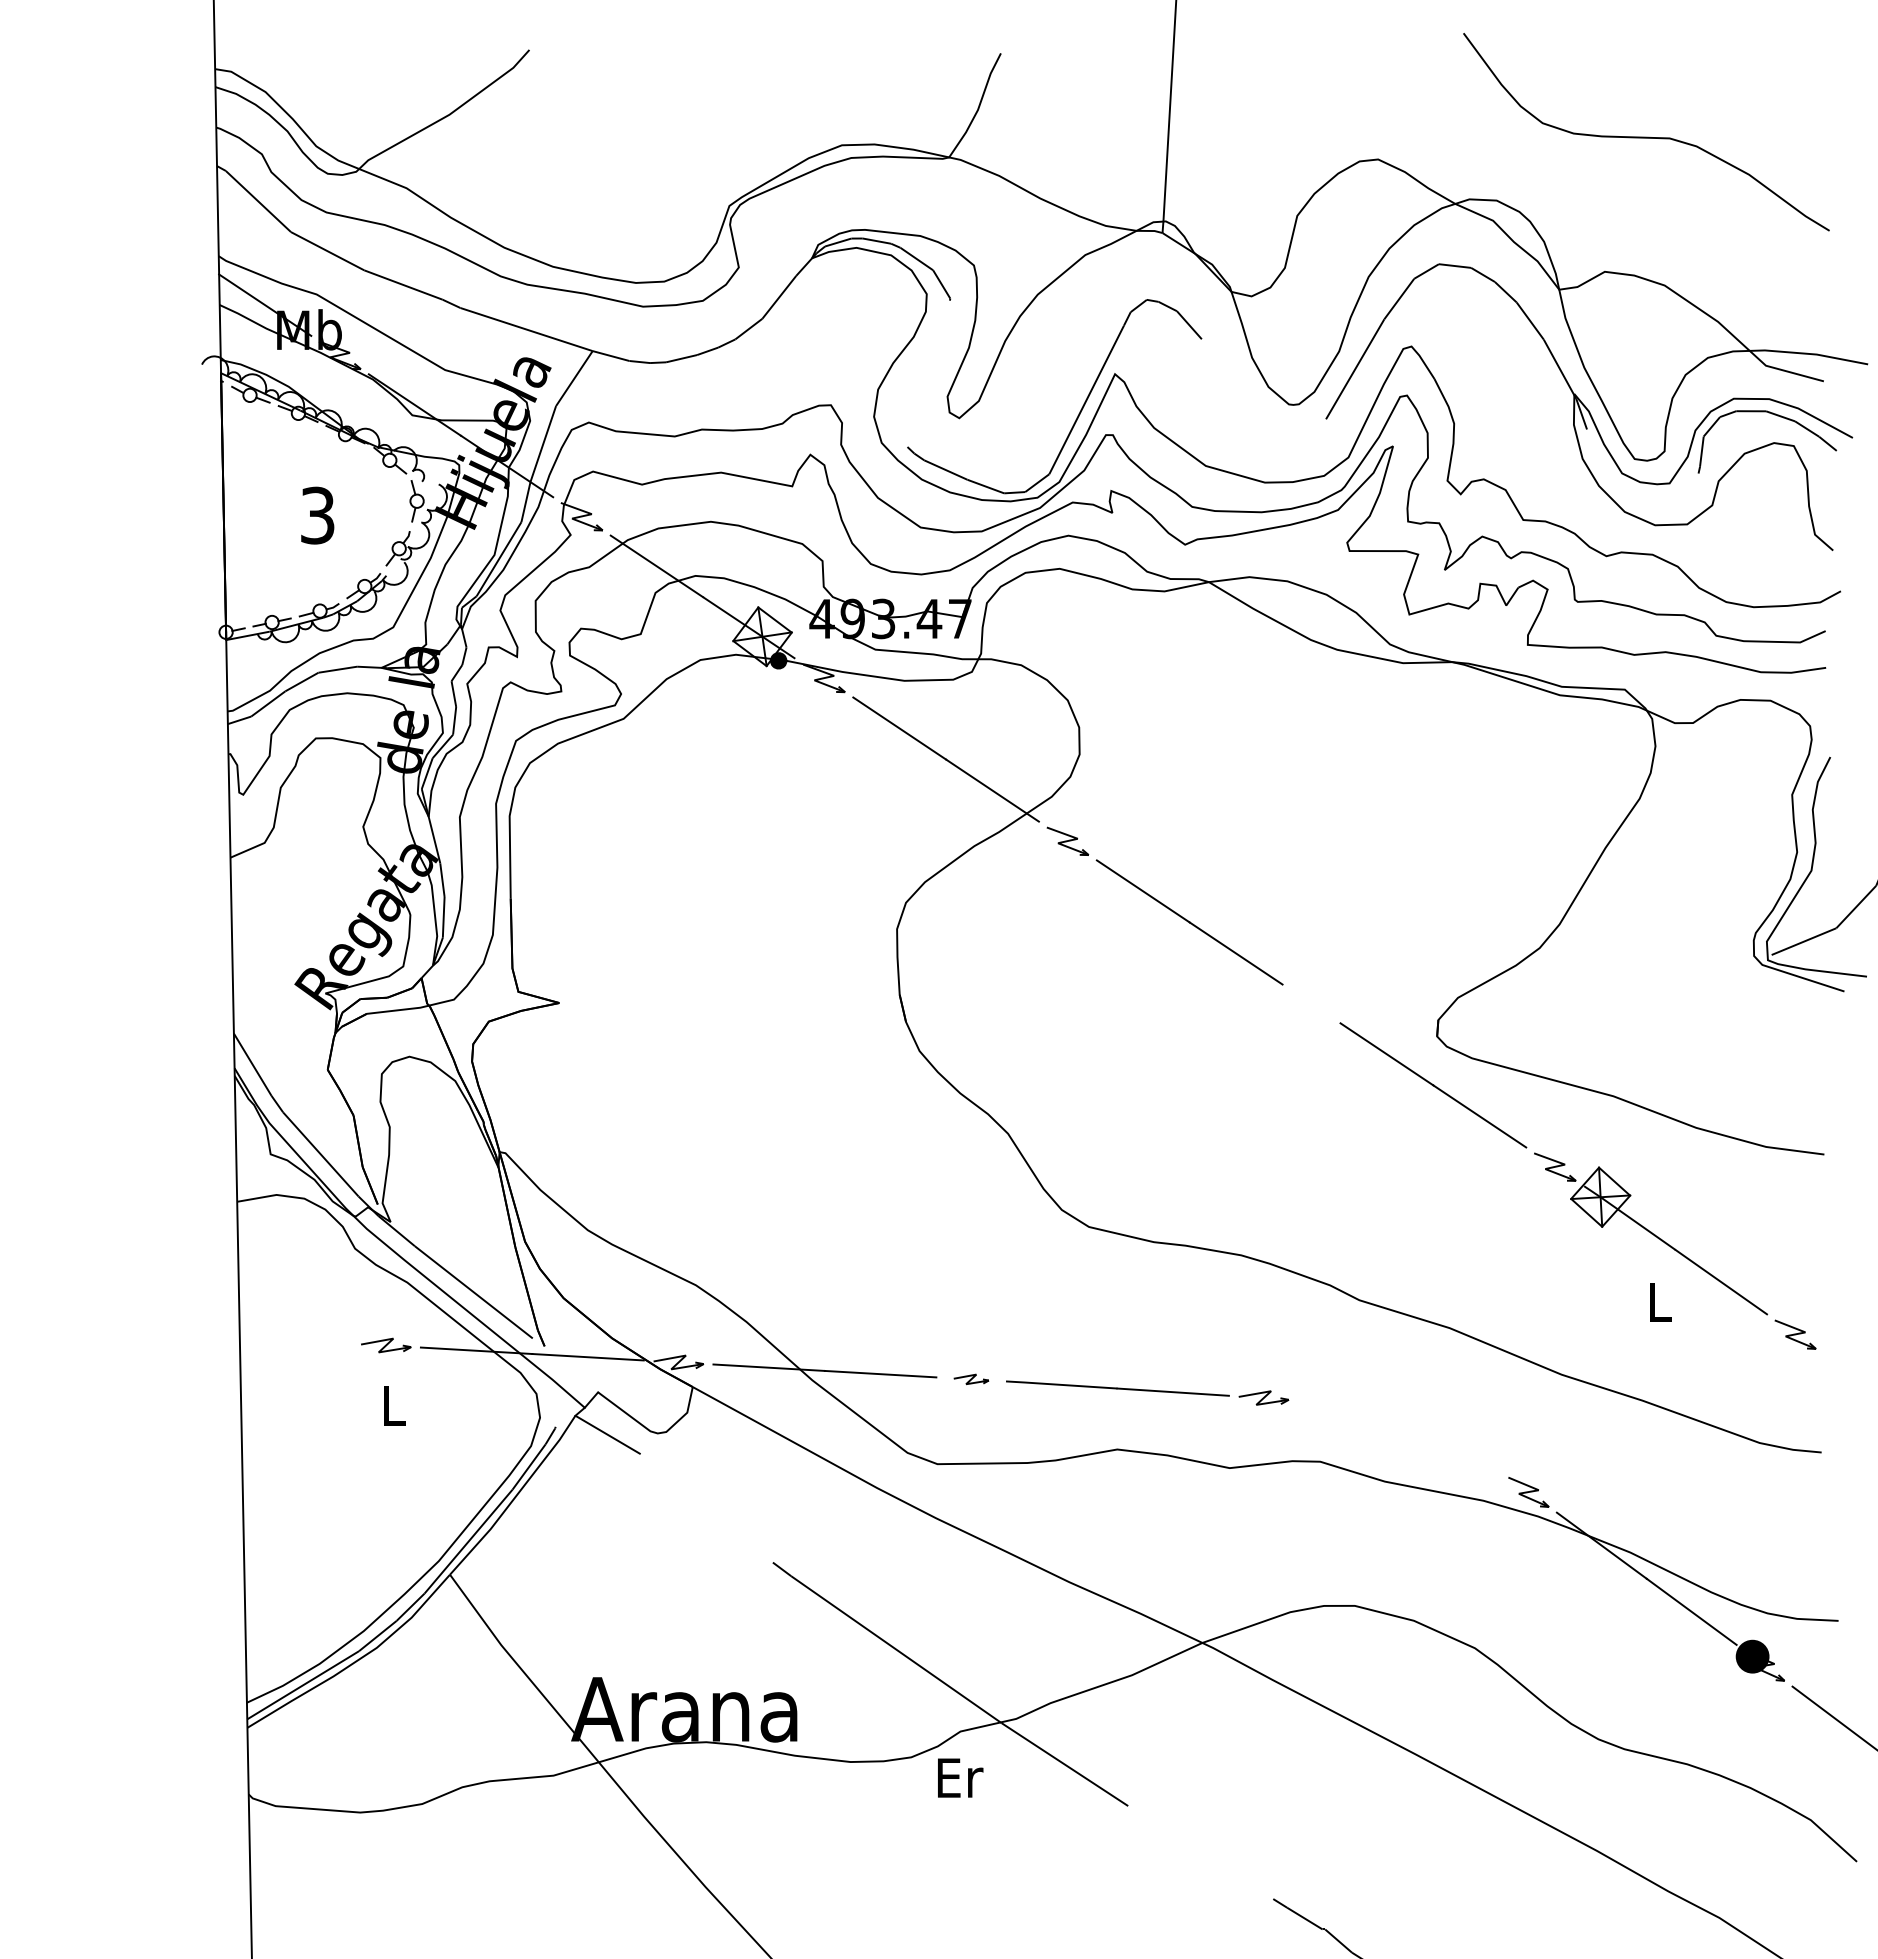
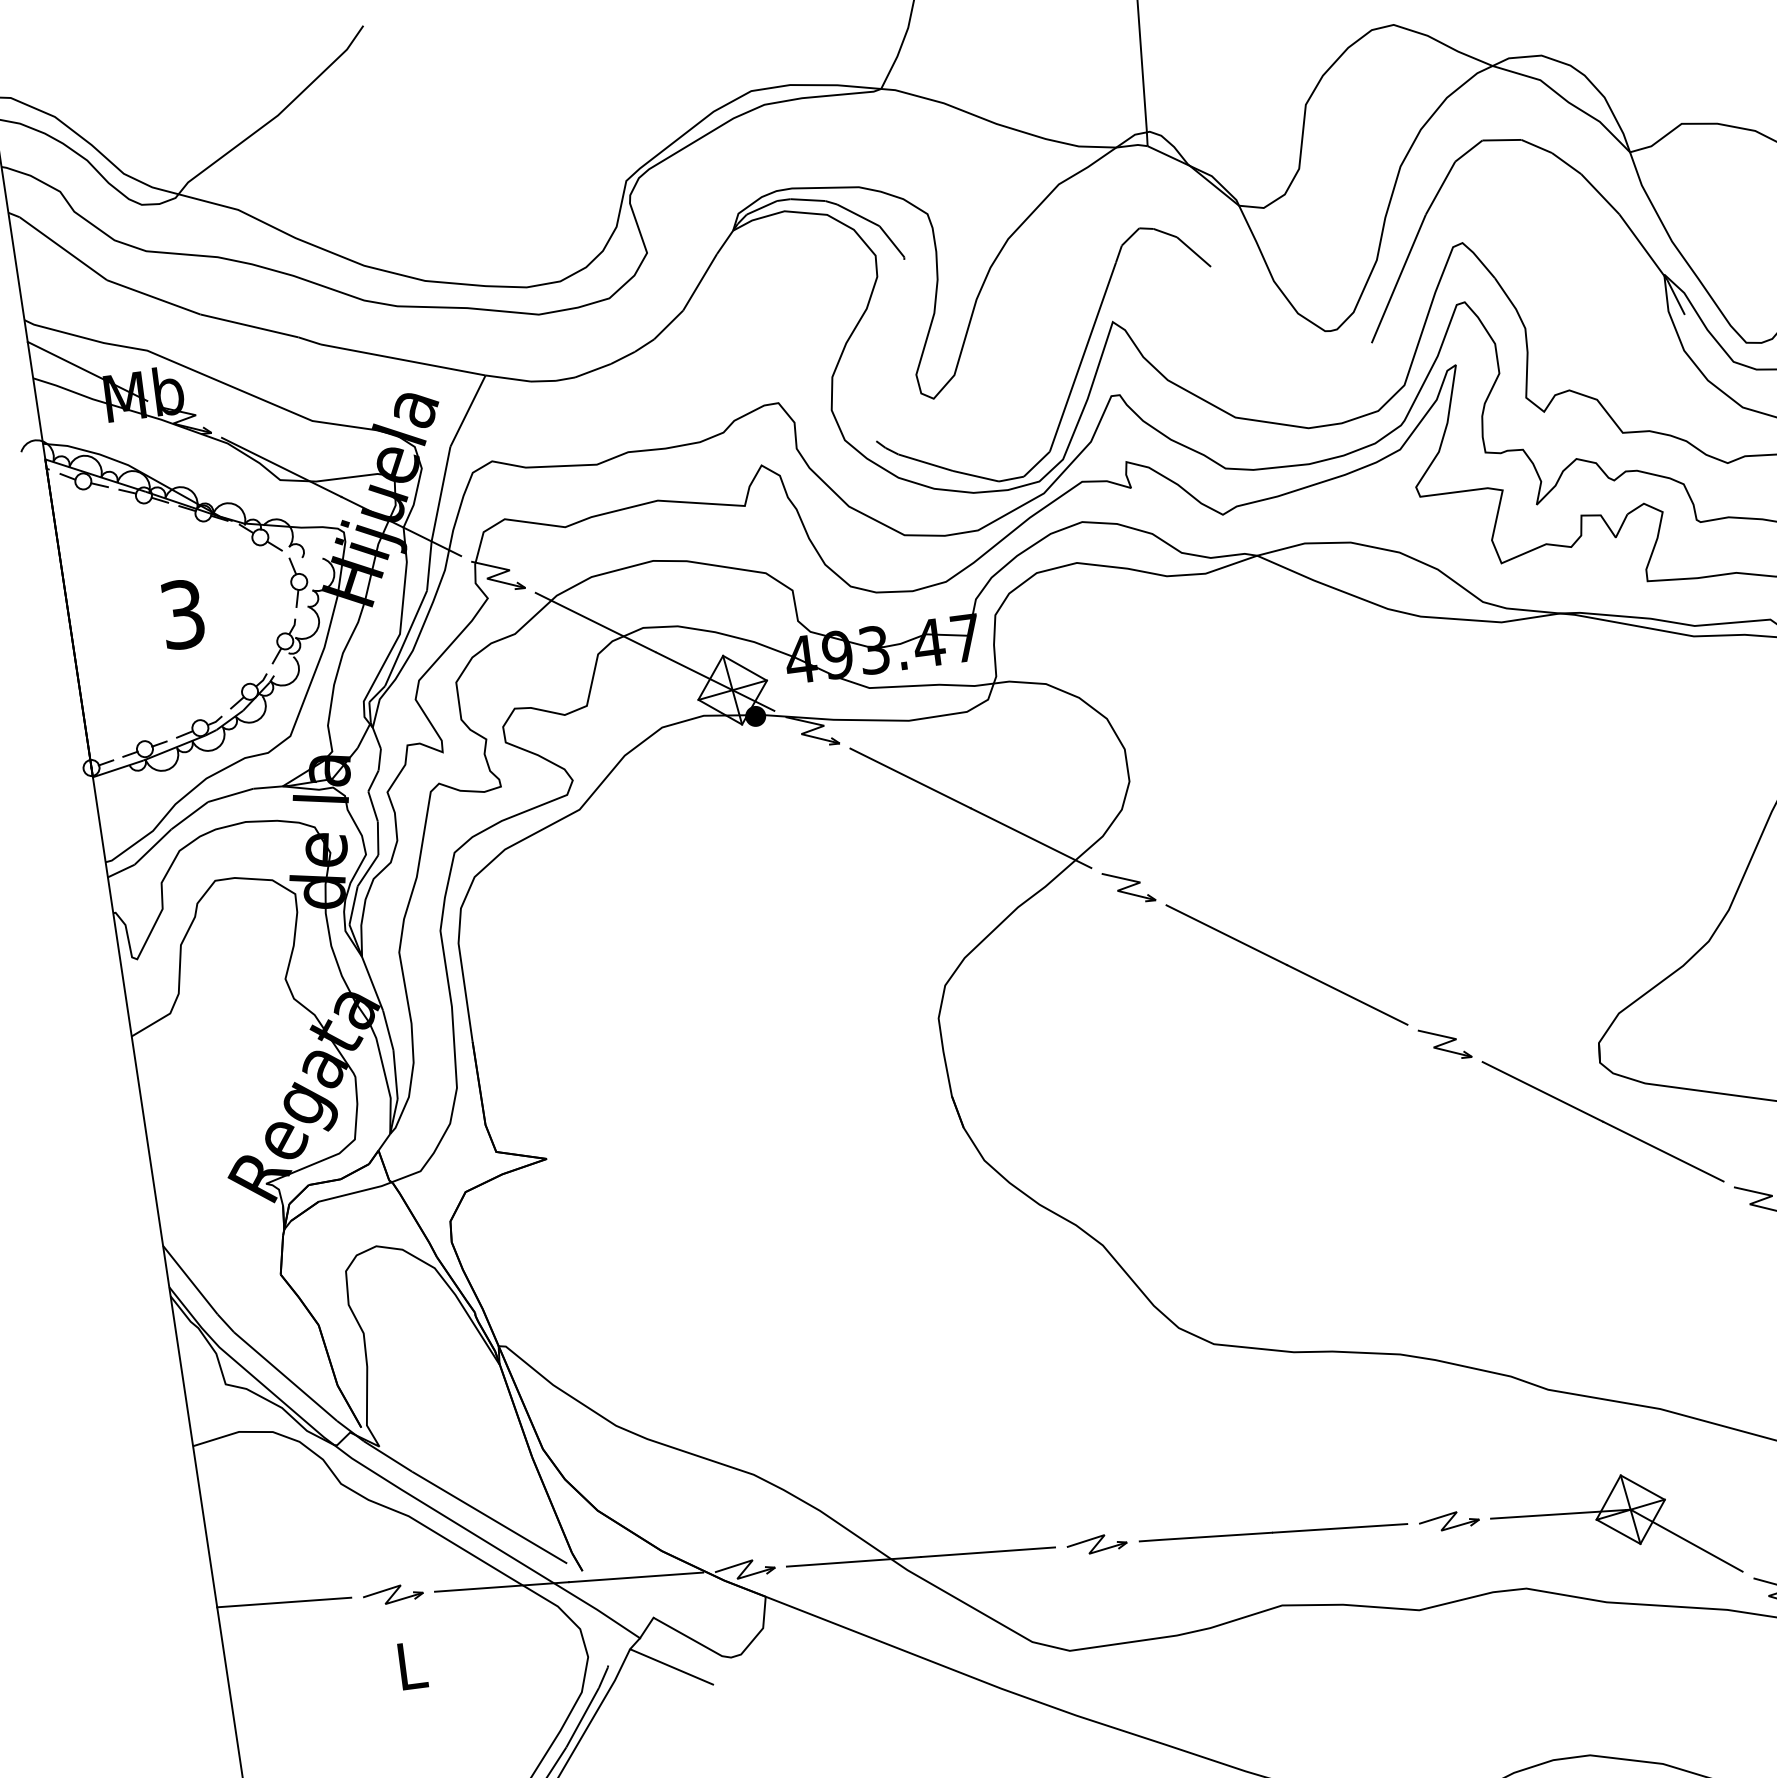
part: (1311, 1003) -> (1444, 1042), added
line: (295, 1340) -> (284, 1602), added
part: (971, 1379) -> (1097, 1544), size x1.43
part: (1399, 1424) -> (1615, 1531), added

